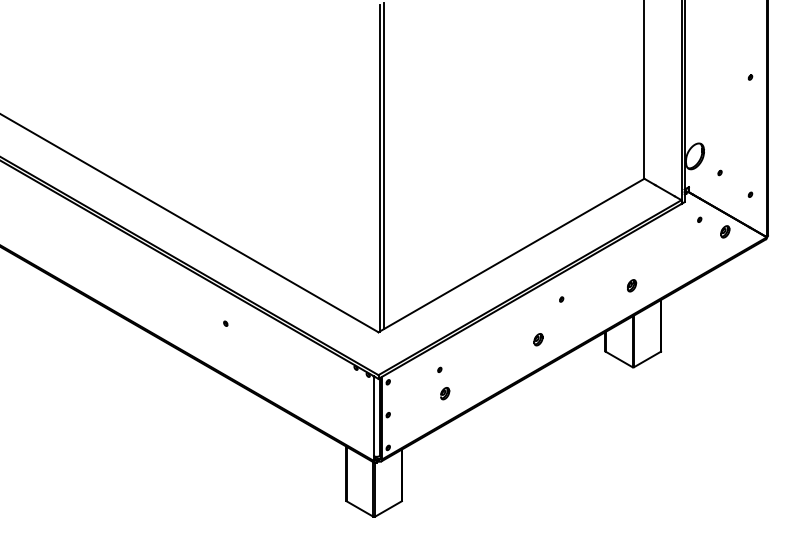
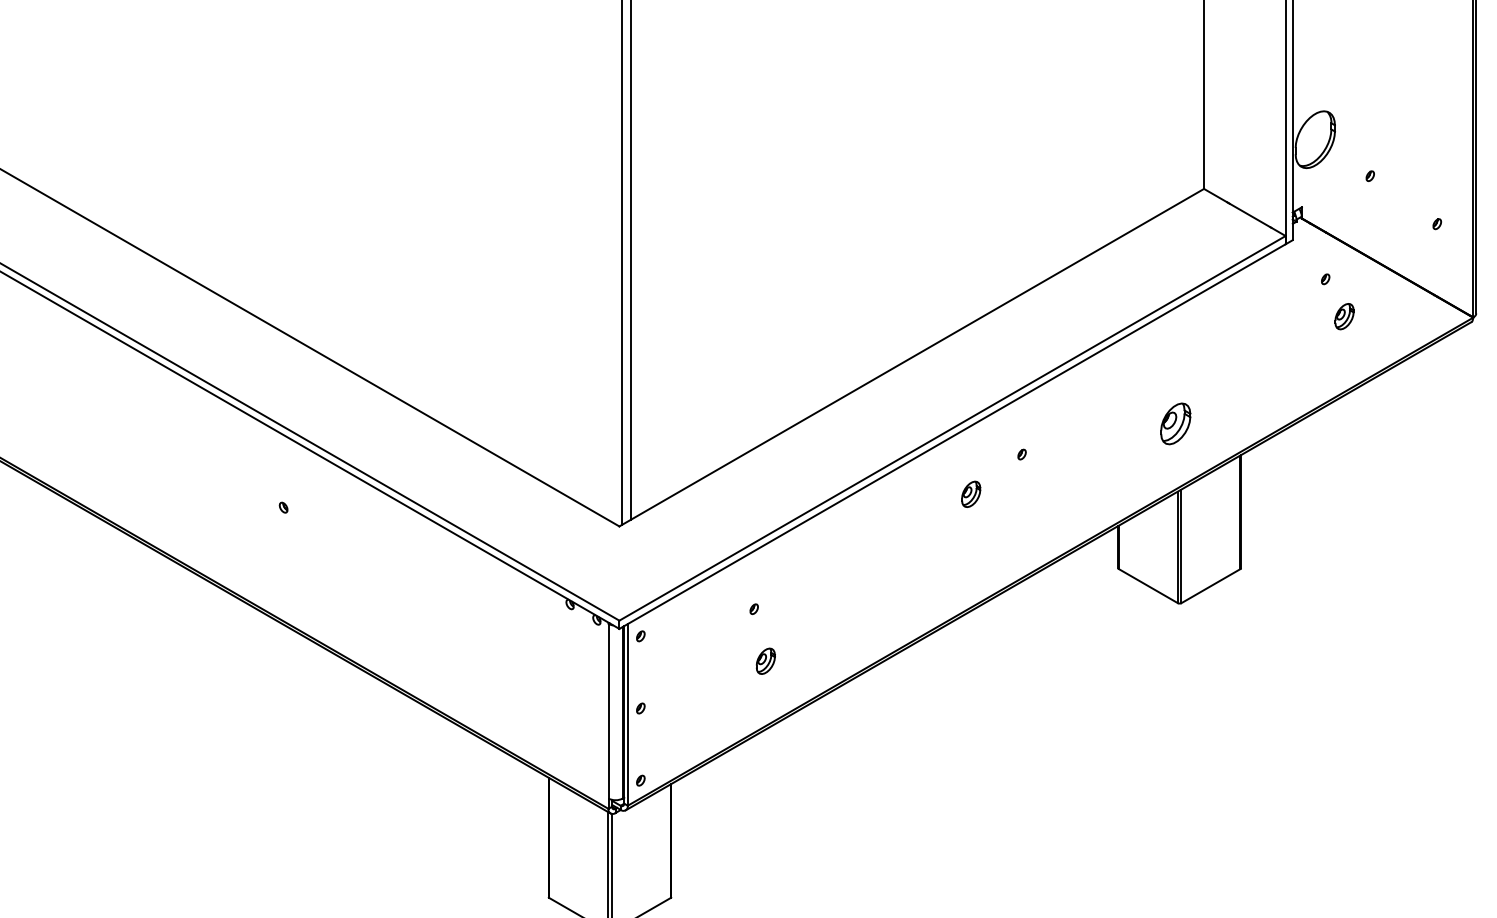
part: (725, 231) -> (1344, 315), moved
part: (632, 285) -> (1177, 423), size x1.6
part: (538, 339) -> (971, 493), moved

